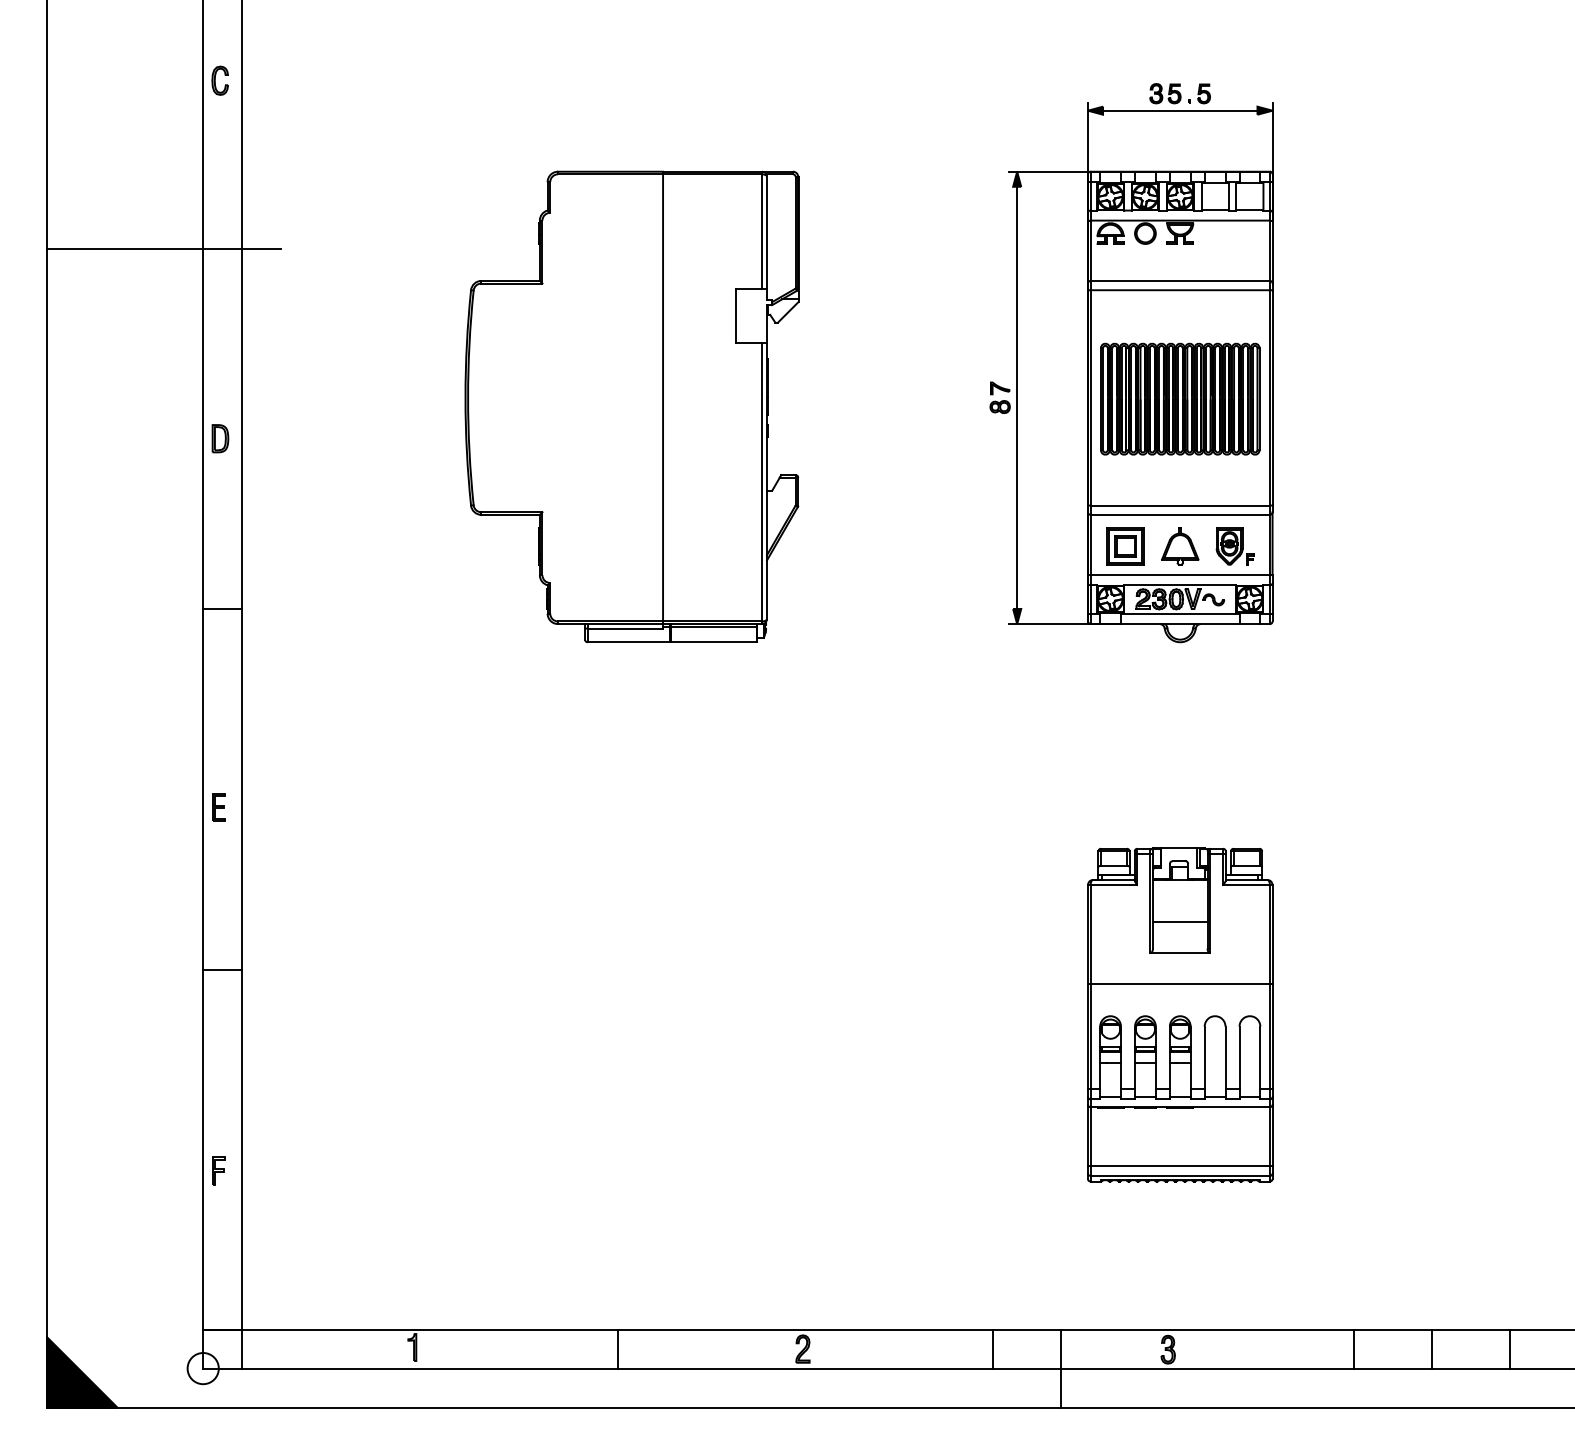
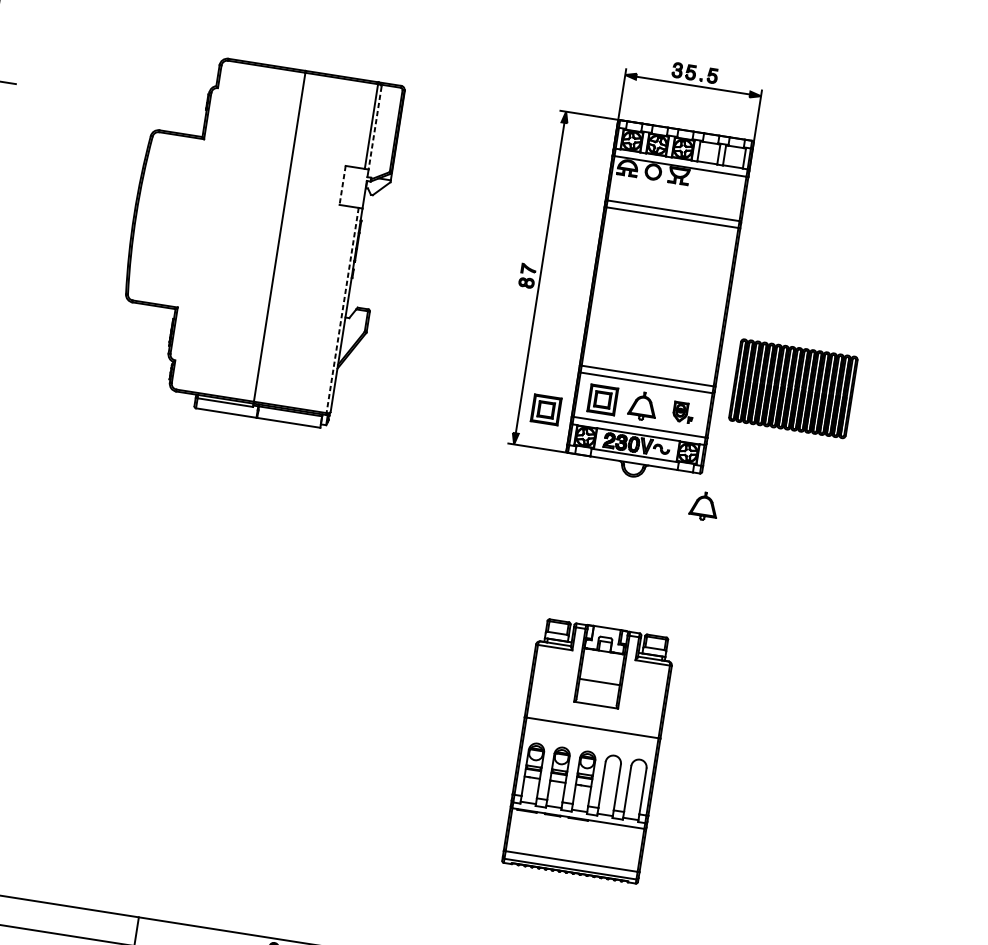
line: (767, 233) -> (375, 128), solid -> dashed
line: (735, 316) -> (342, 185), solid -> dashed
part: (1180, 398) -> (793, 388), moved
line: (761, 482) -> (342, 310), solid -> dashed
part: (1234, 546) -> (682, 412), size x0.7
part: (1052, 571) -> (546, 409), added
part: (1282, 666) -> (704, 506), added

